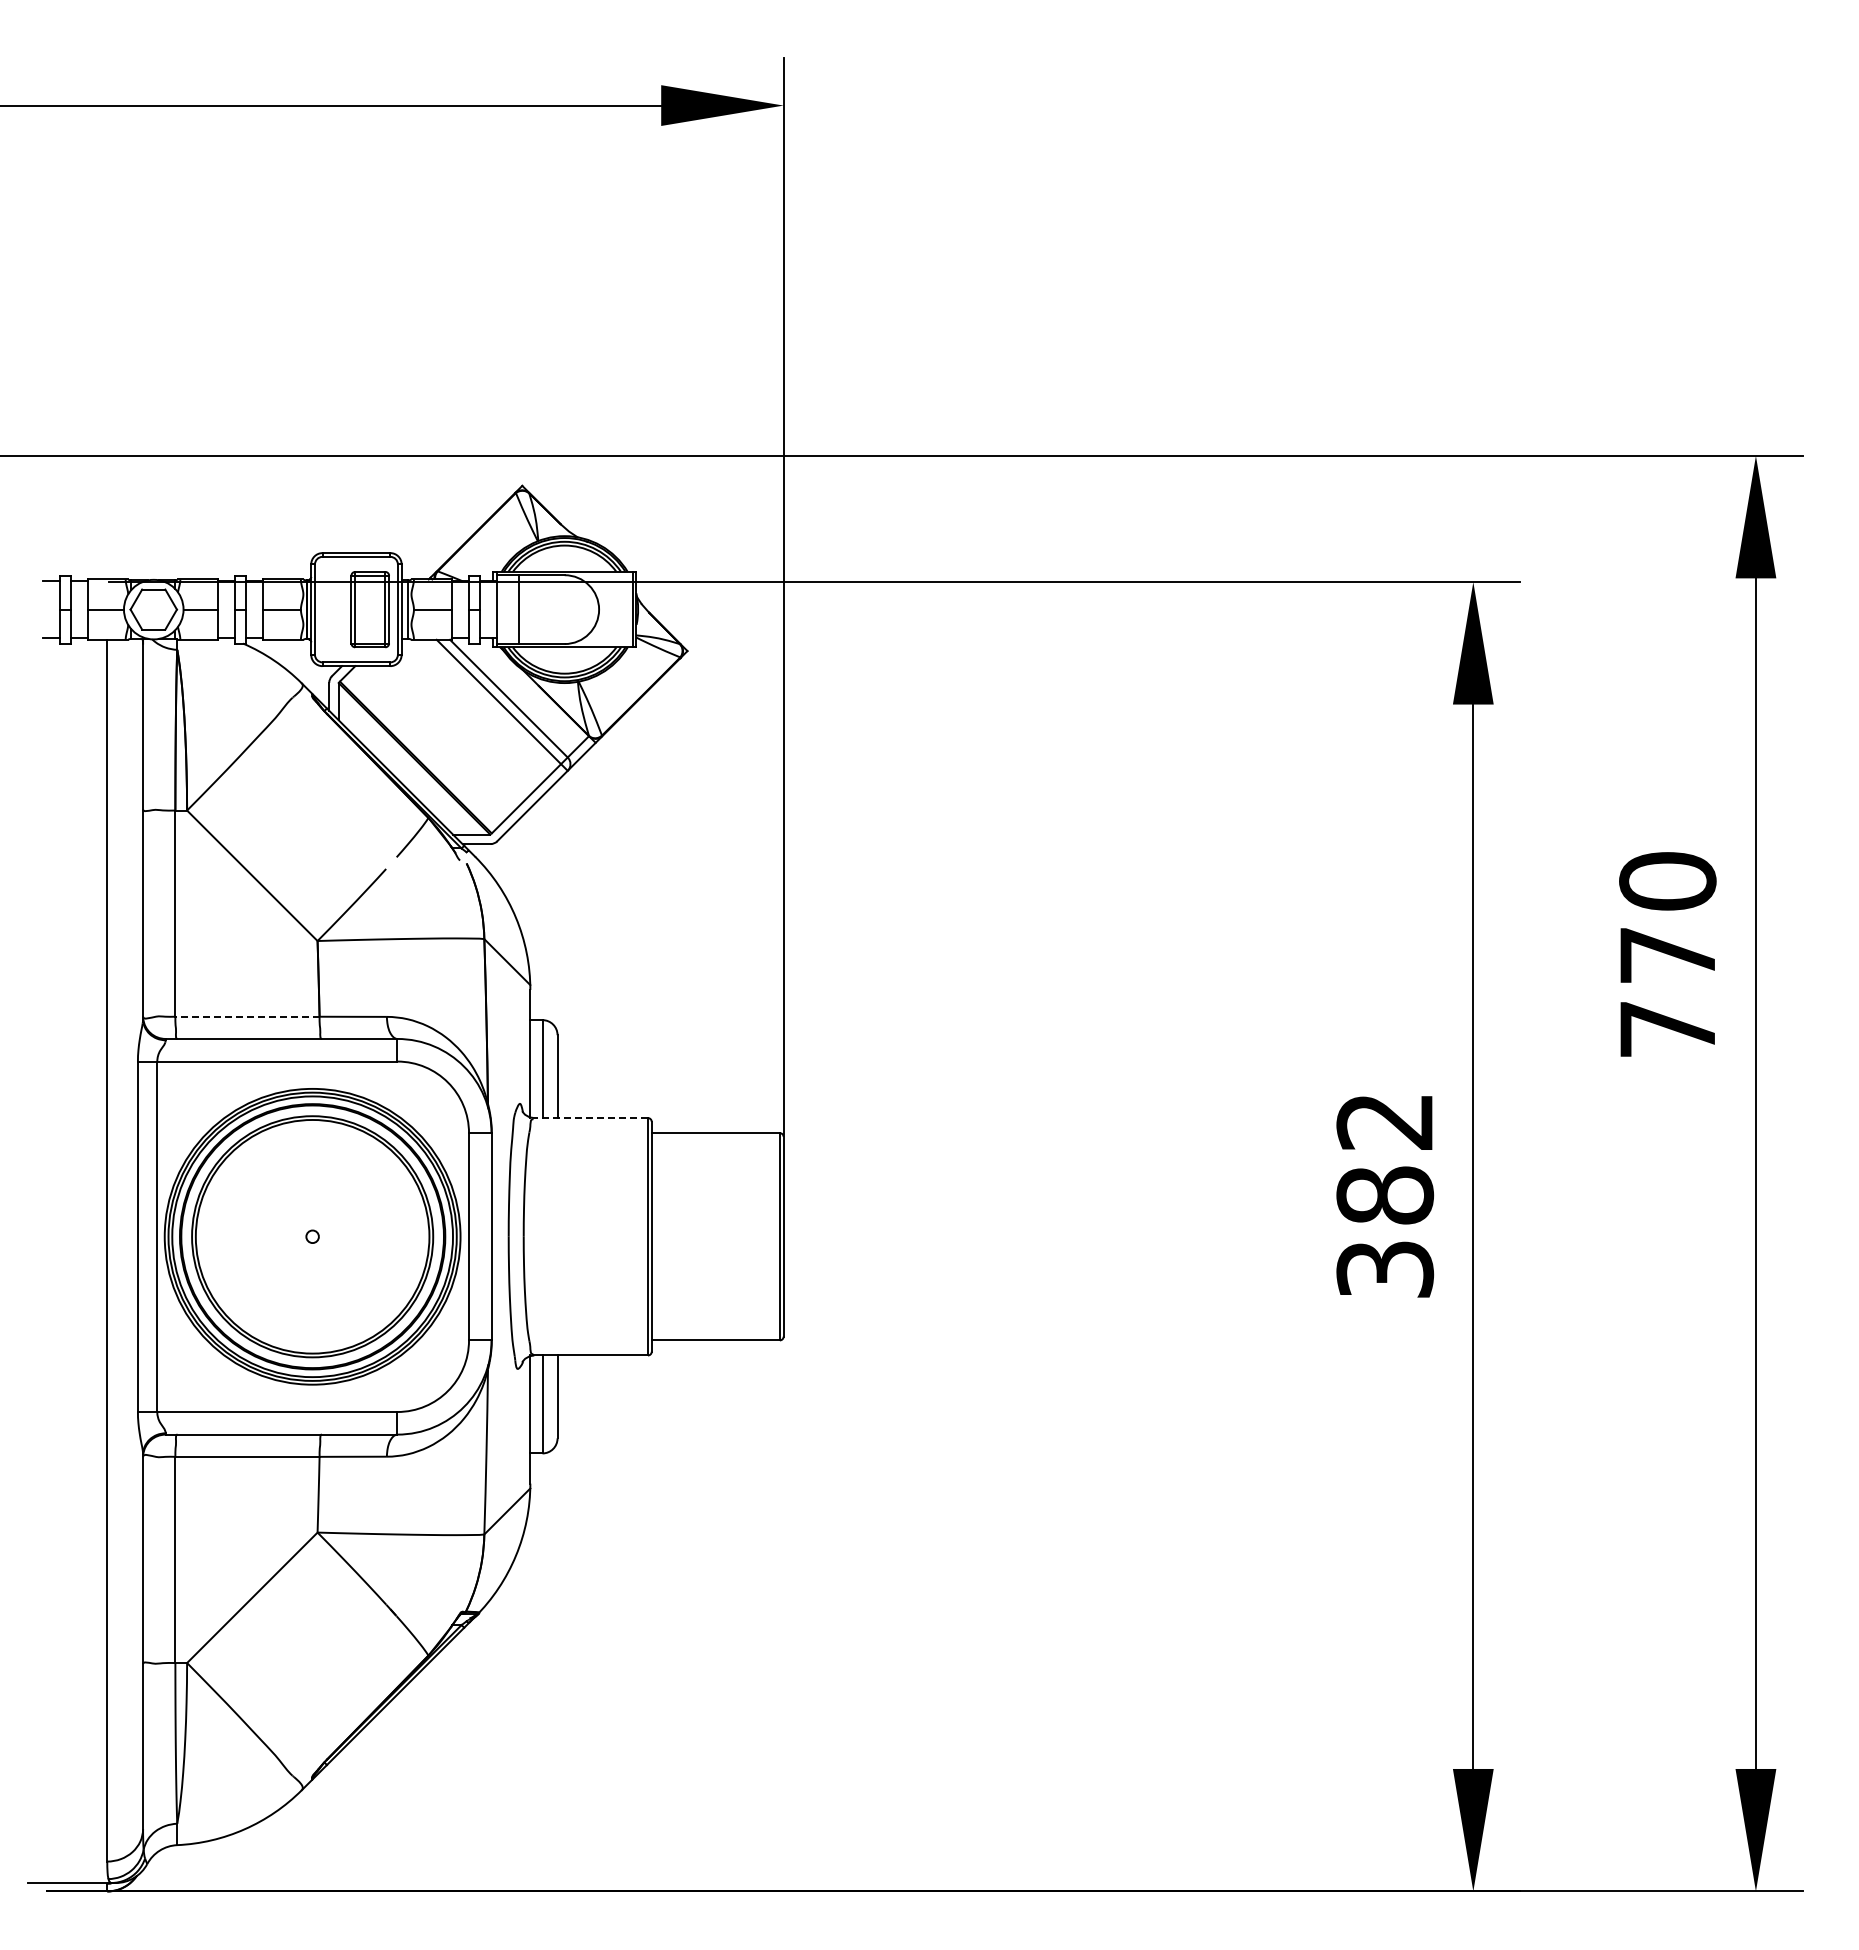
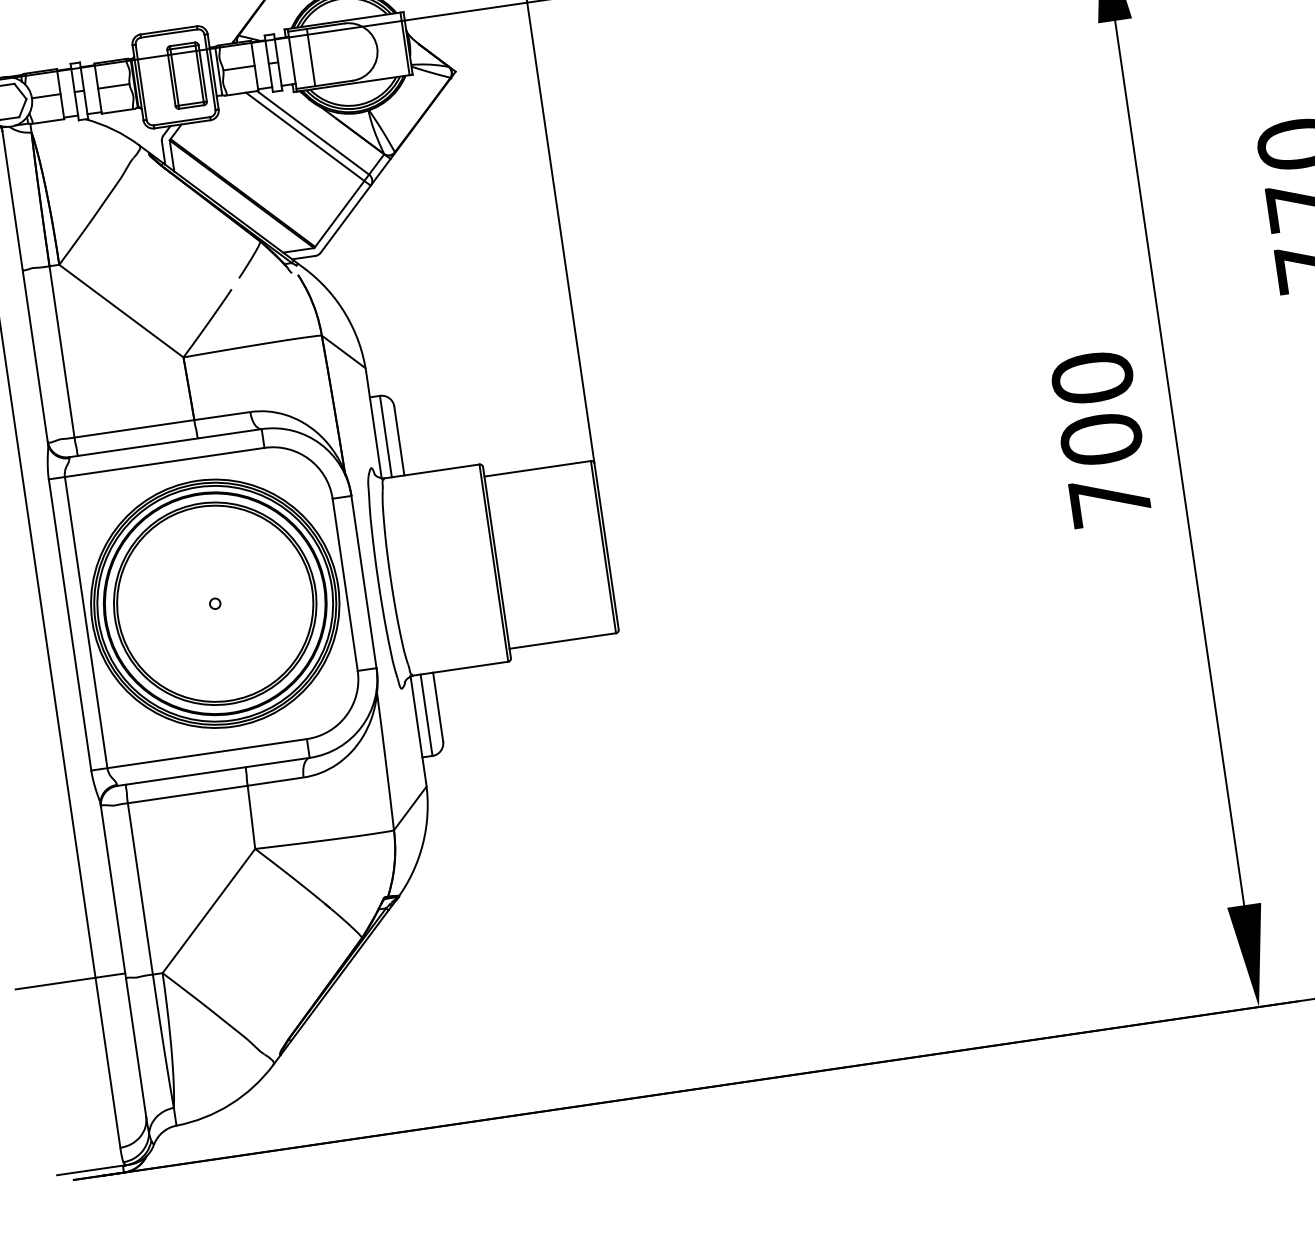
line: (247, 1016) -> (134, 428), dashed -> solid
line: (591, 1118) -> (432, 471), dashed -> solid
text: (1385, 1194) -> (1101, 438), 382 -> 700
line: (77, 1656) -> (70, 981), added

